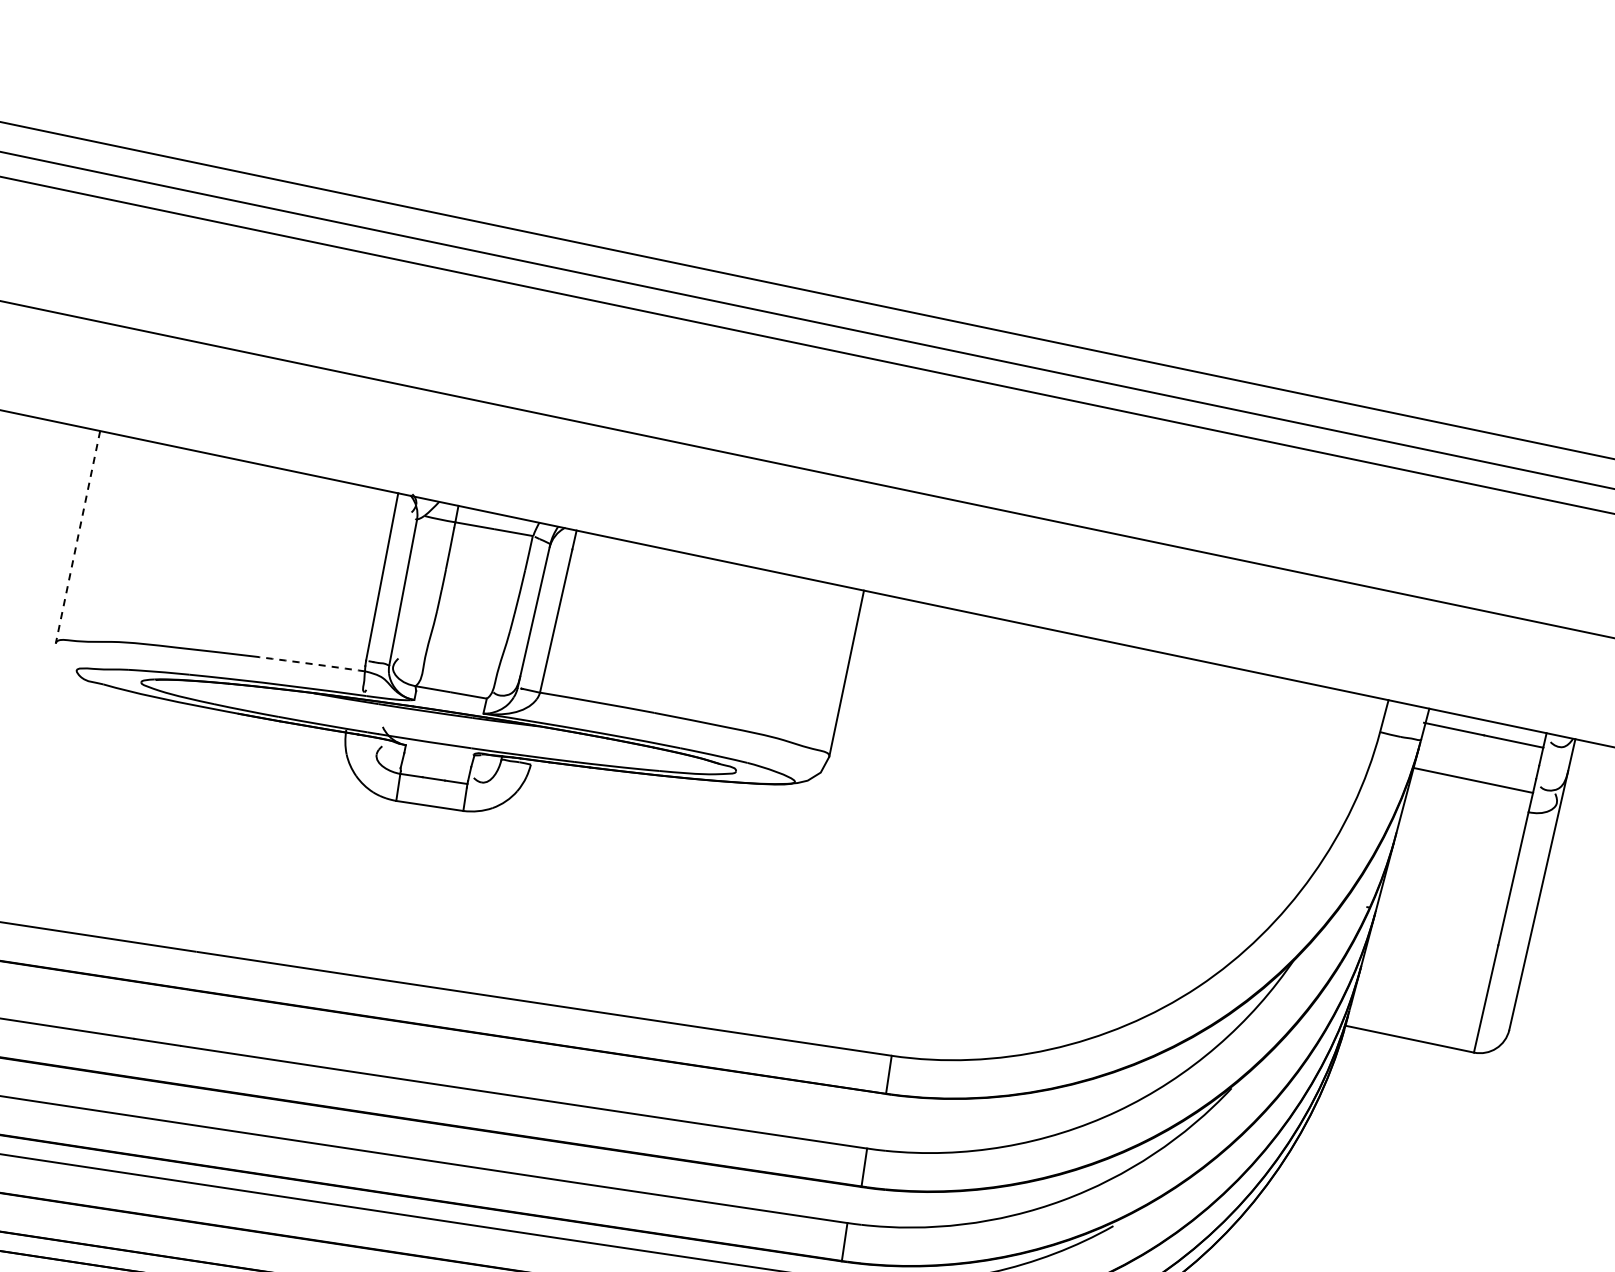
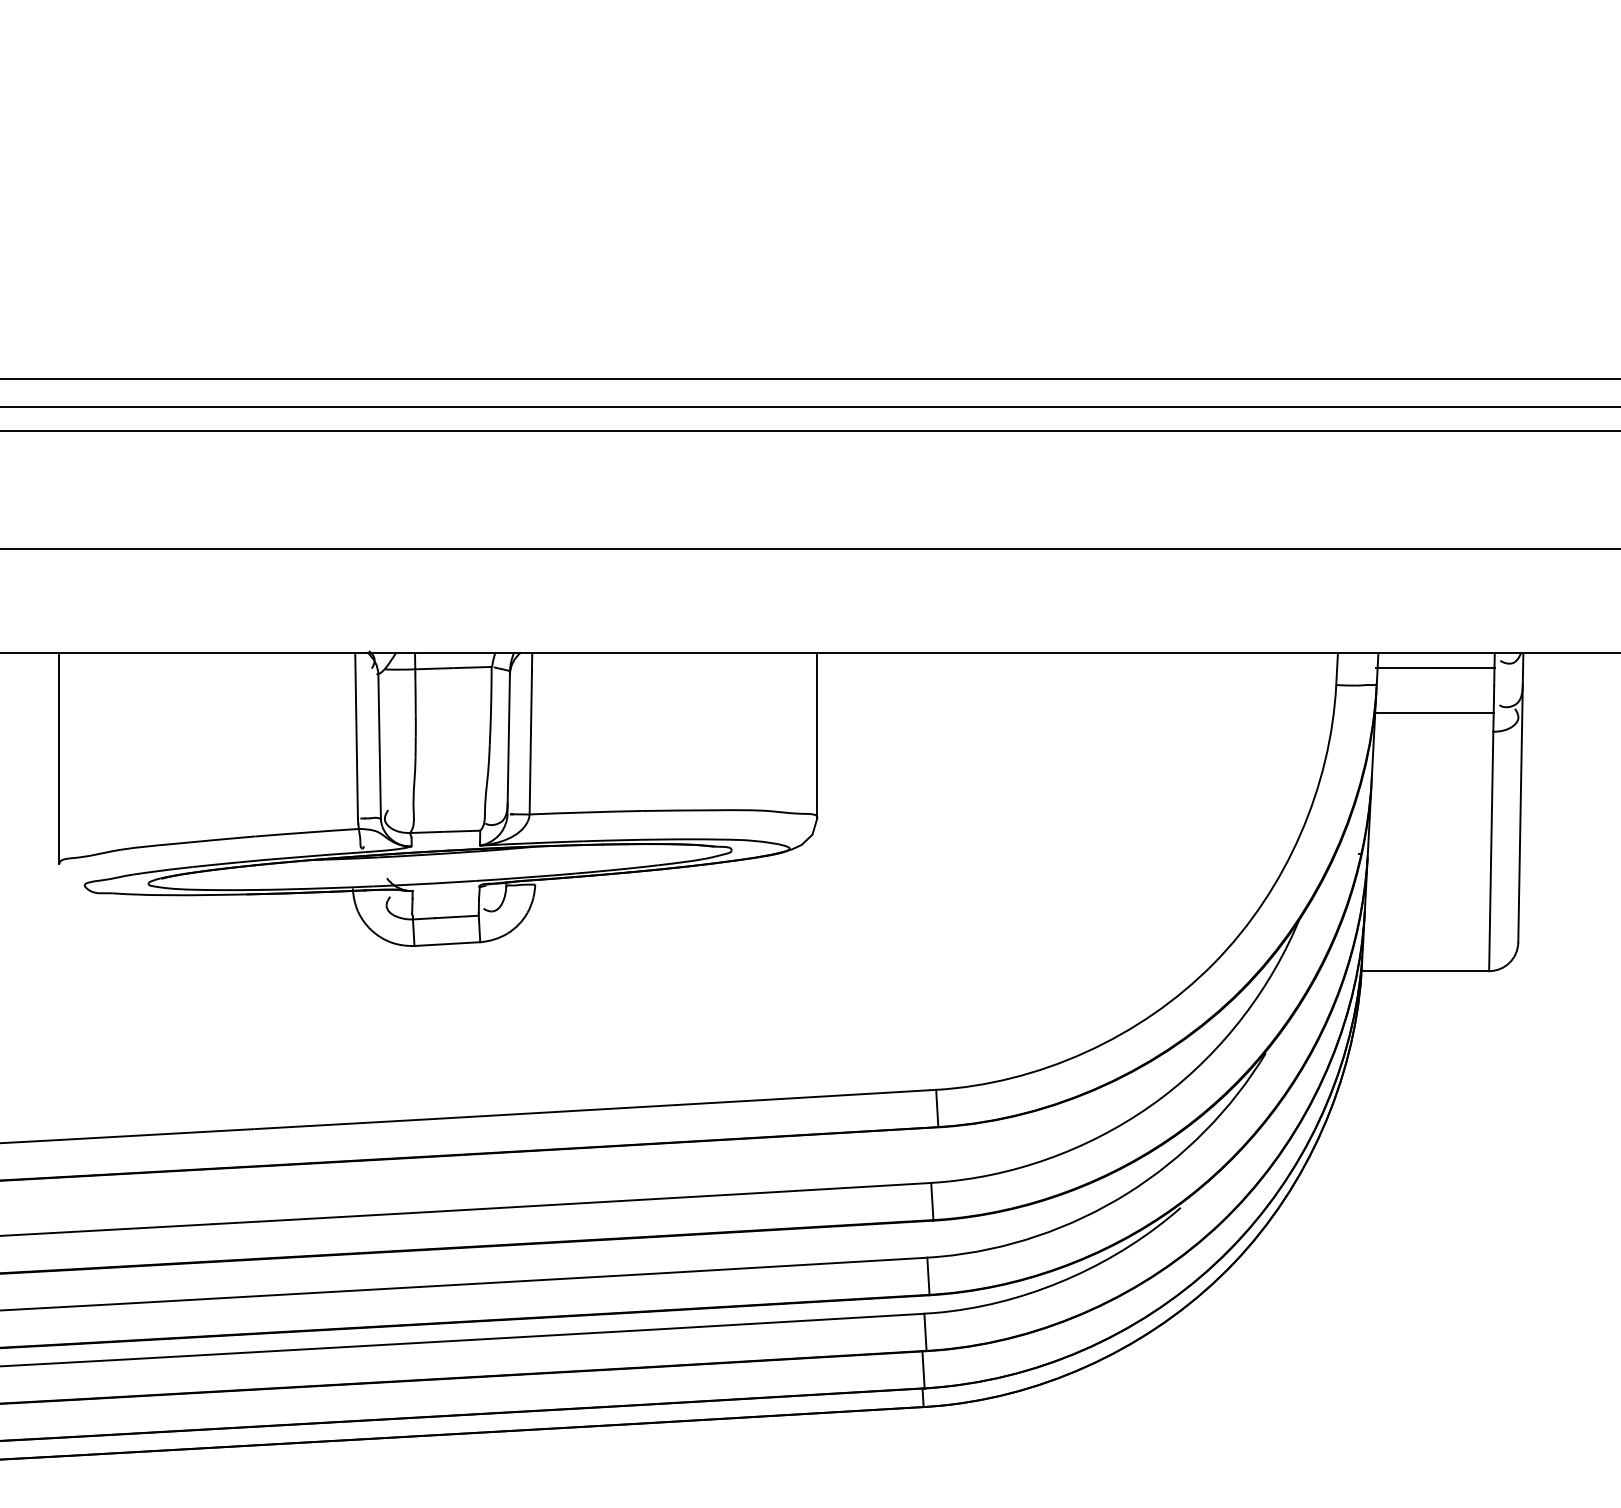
line: (77, 538) -> (59, 759), dashed -> solid
arc: (312, 664) -> (307, 832), dashed -> solid

